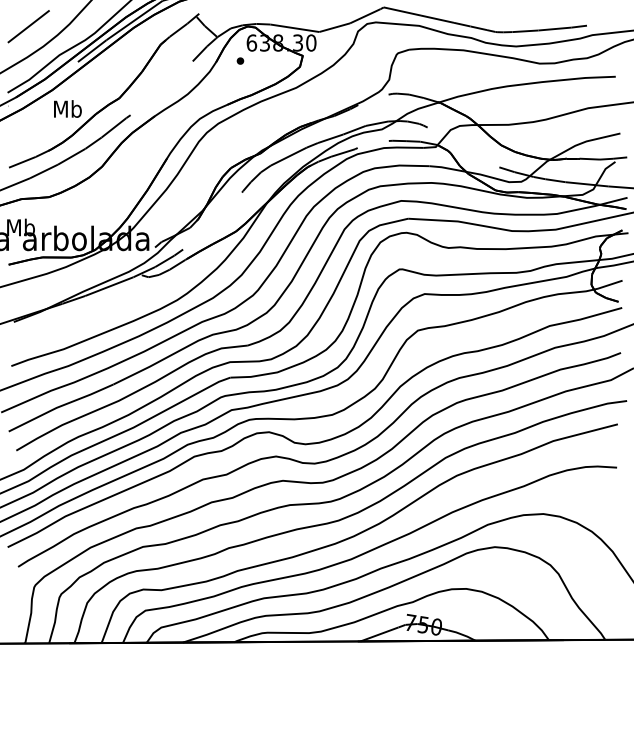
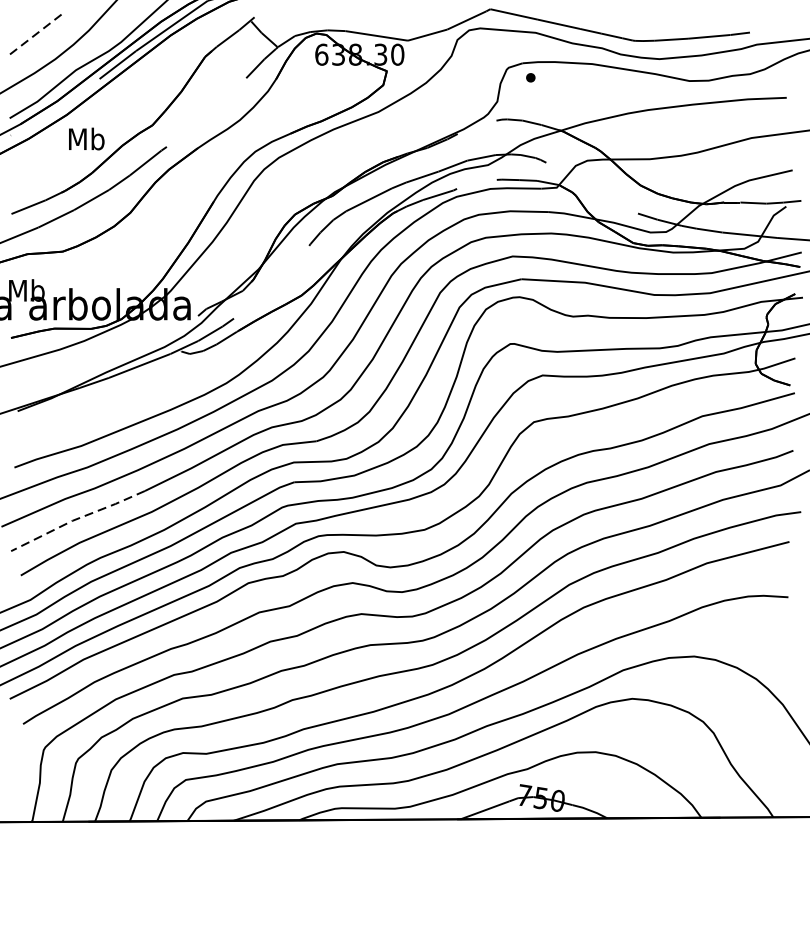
line: (29, 26) -> (37, 33), solid -> dashed
part: (240, 60) -> (530, 77), moved
line: (60, 406) -> (77, 519), solid -> dashed

